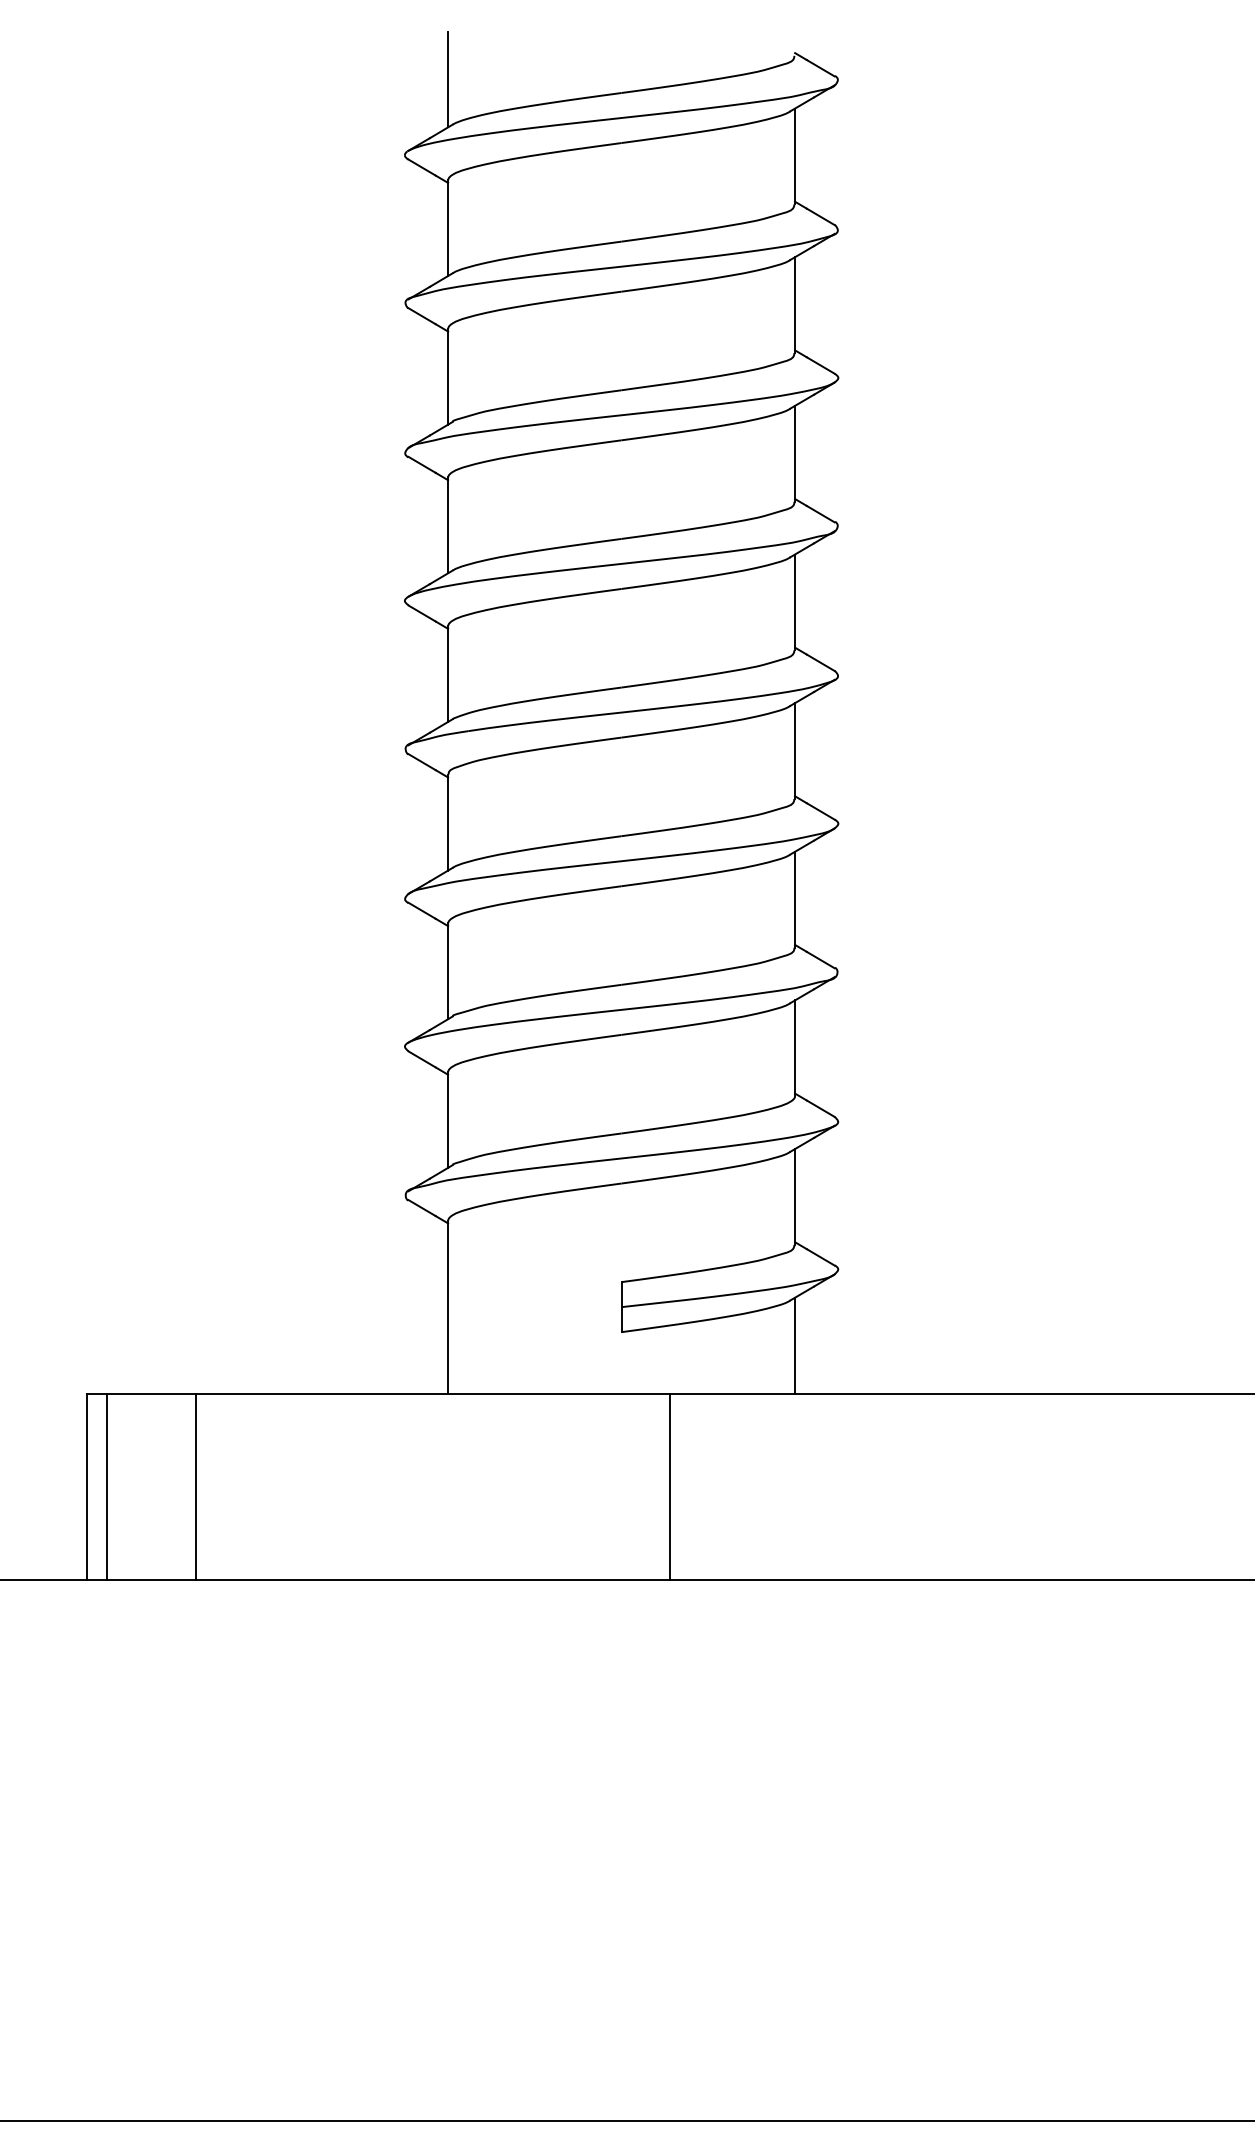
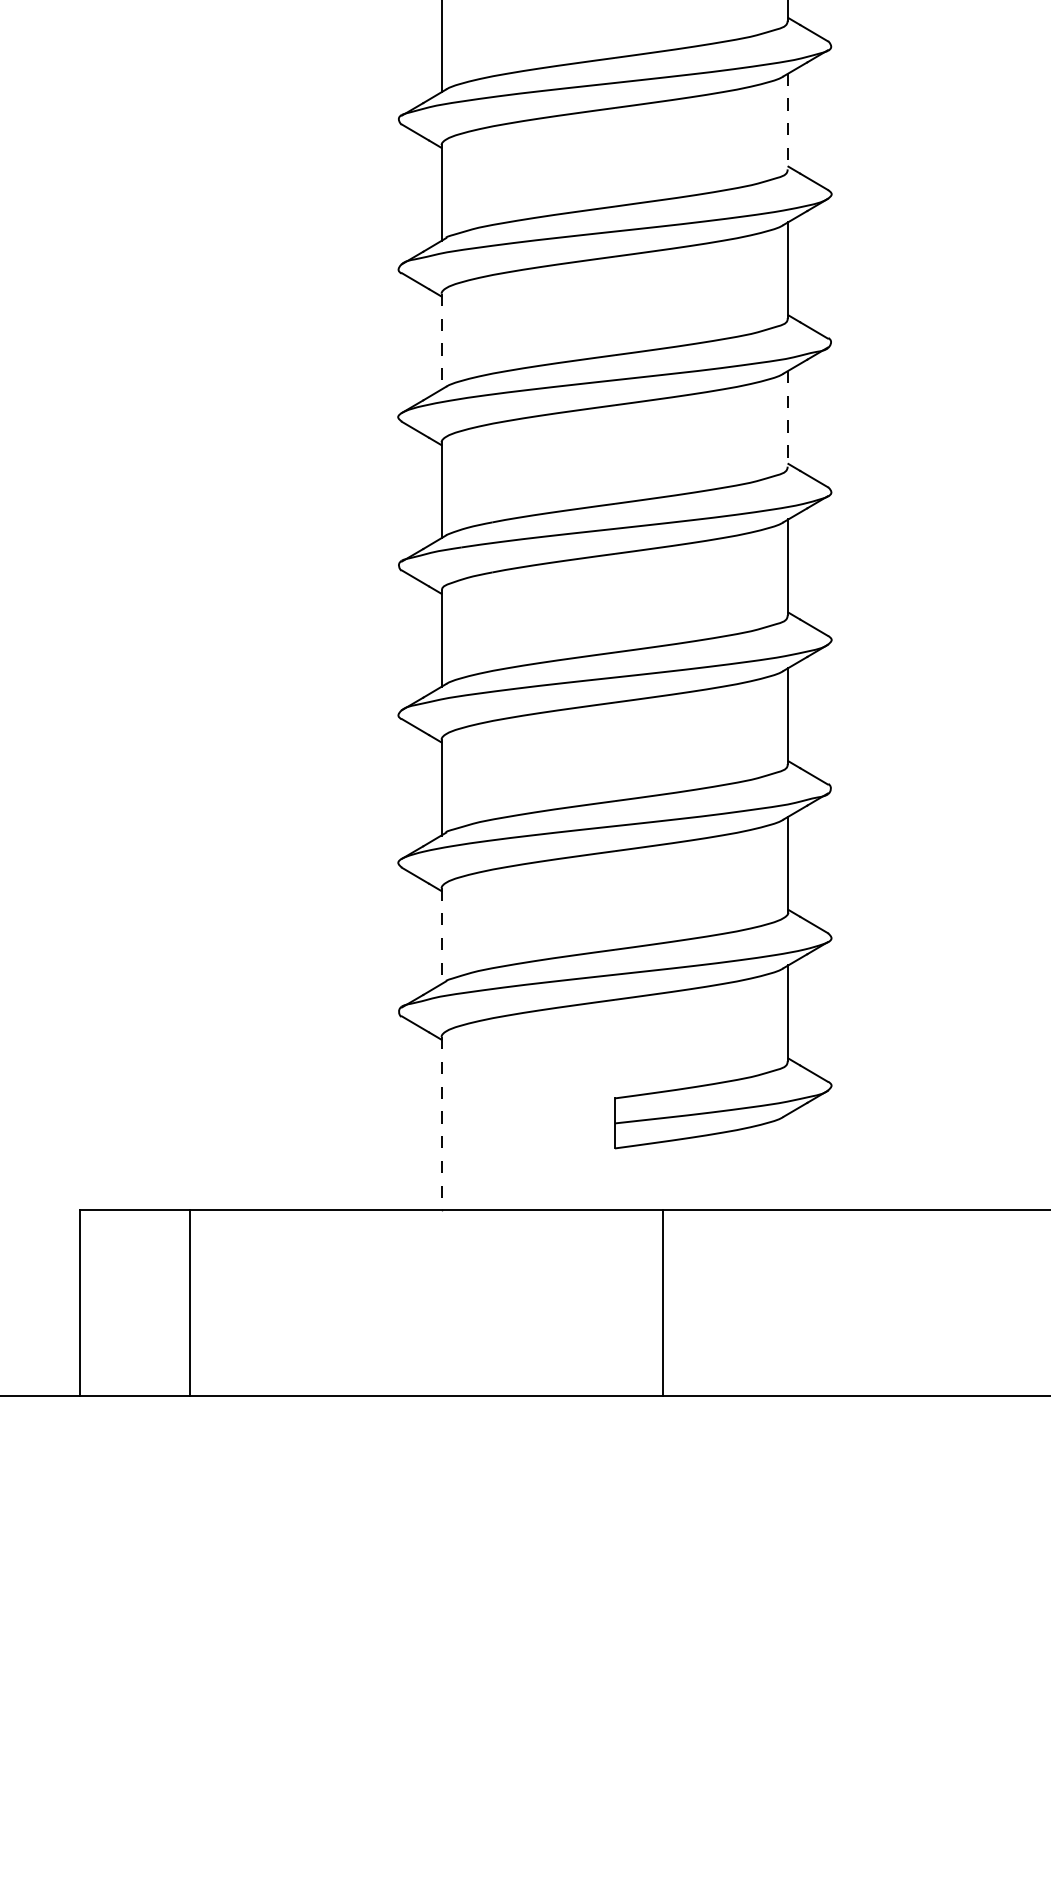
line: (795, 305) -> (788, 121), solid -> dashed
line: (448, 525) -> (441, 341), solid -> dashed
line: (795, 602) -> (788, 418), solid -> dashed
line: (448, 1119) -> (441, 935), solid -> dashed
line: (448, 1307) -> (441, 1123), solid -> dashed
line: (795, 1345) -> (788, 1161), removed
line: (106, 1486) -> (99, 1302), removed

